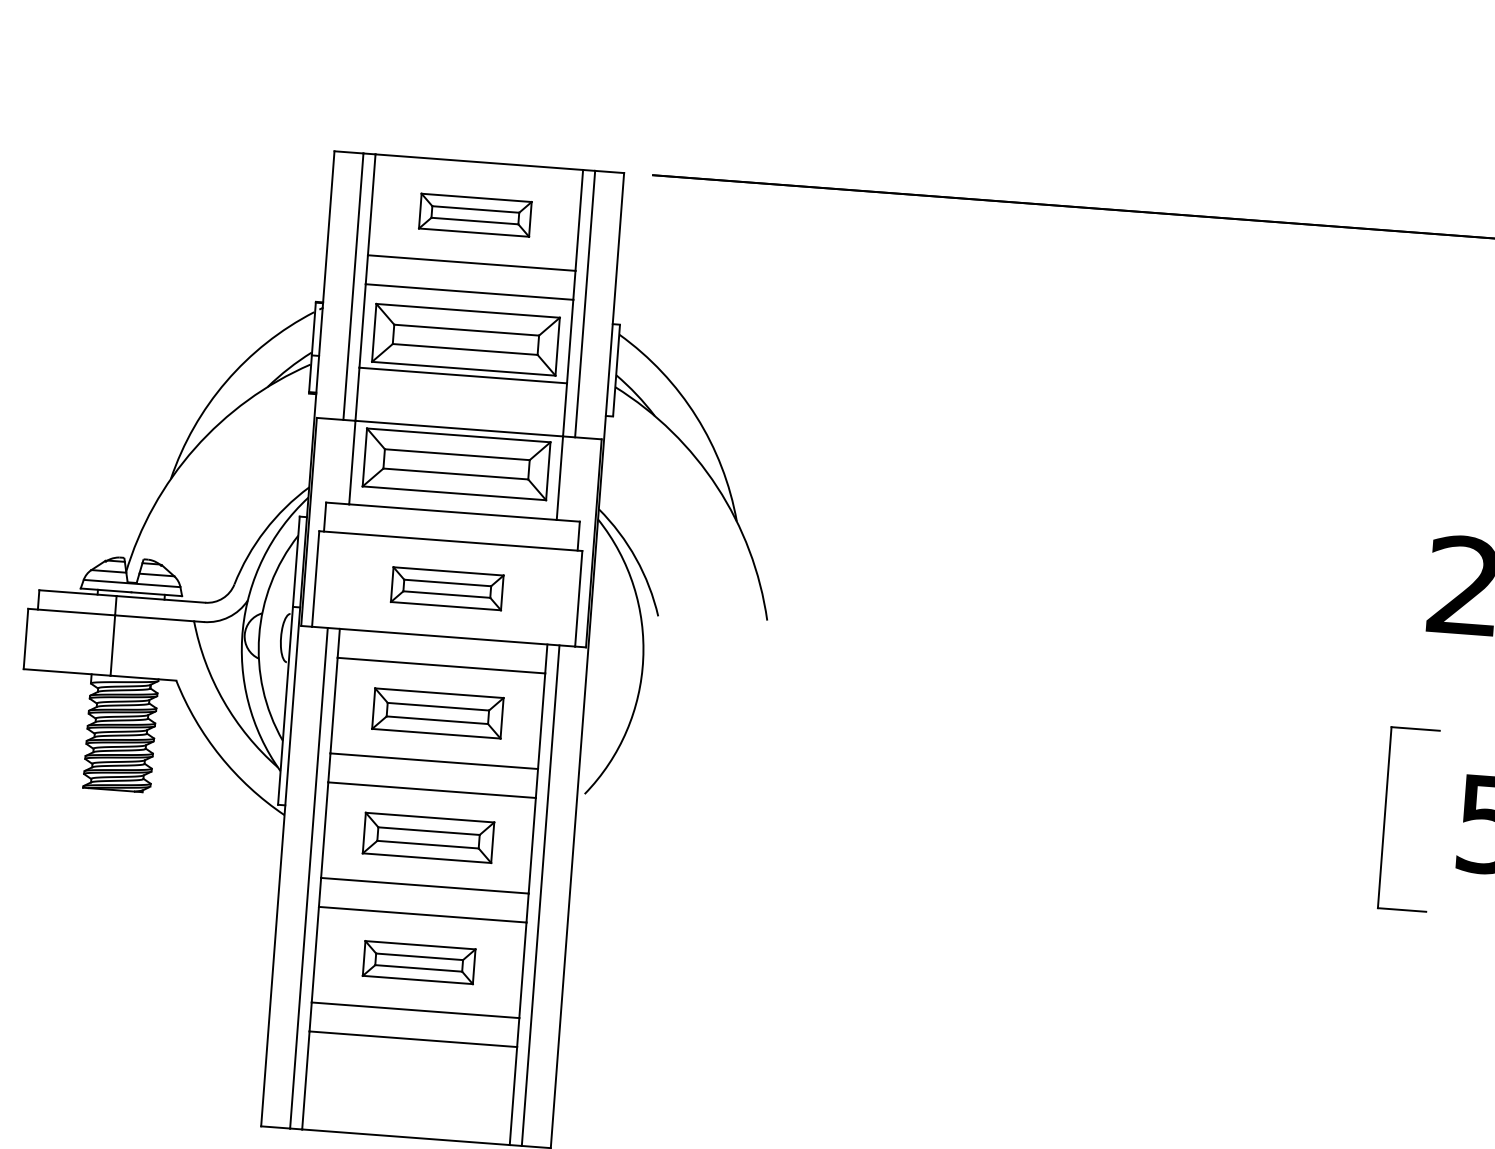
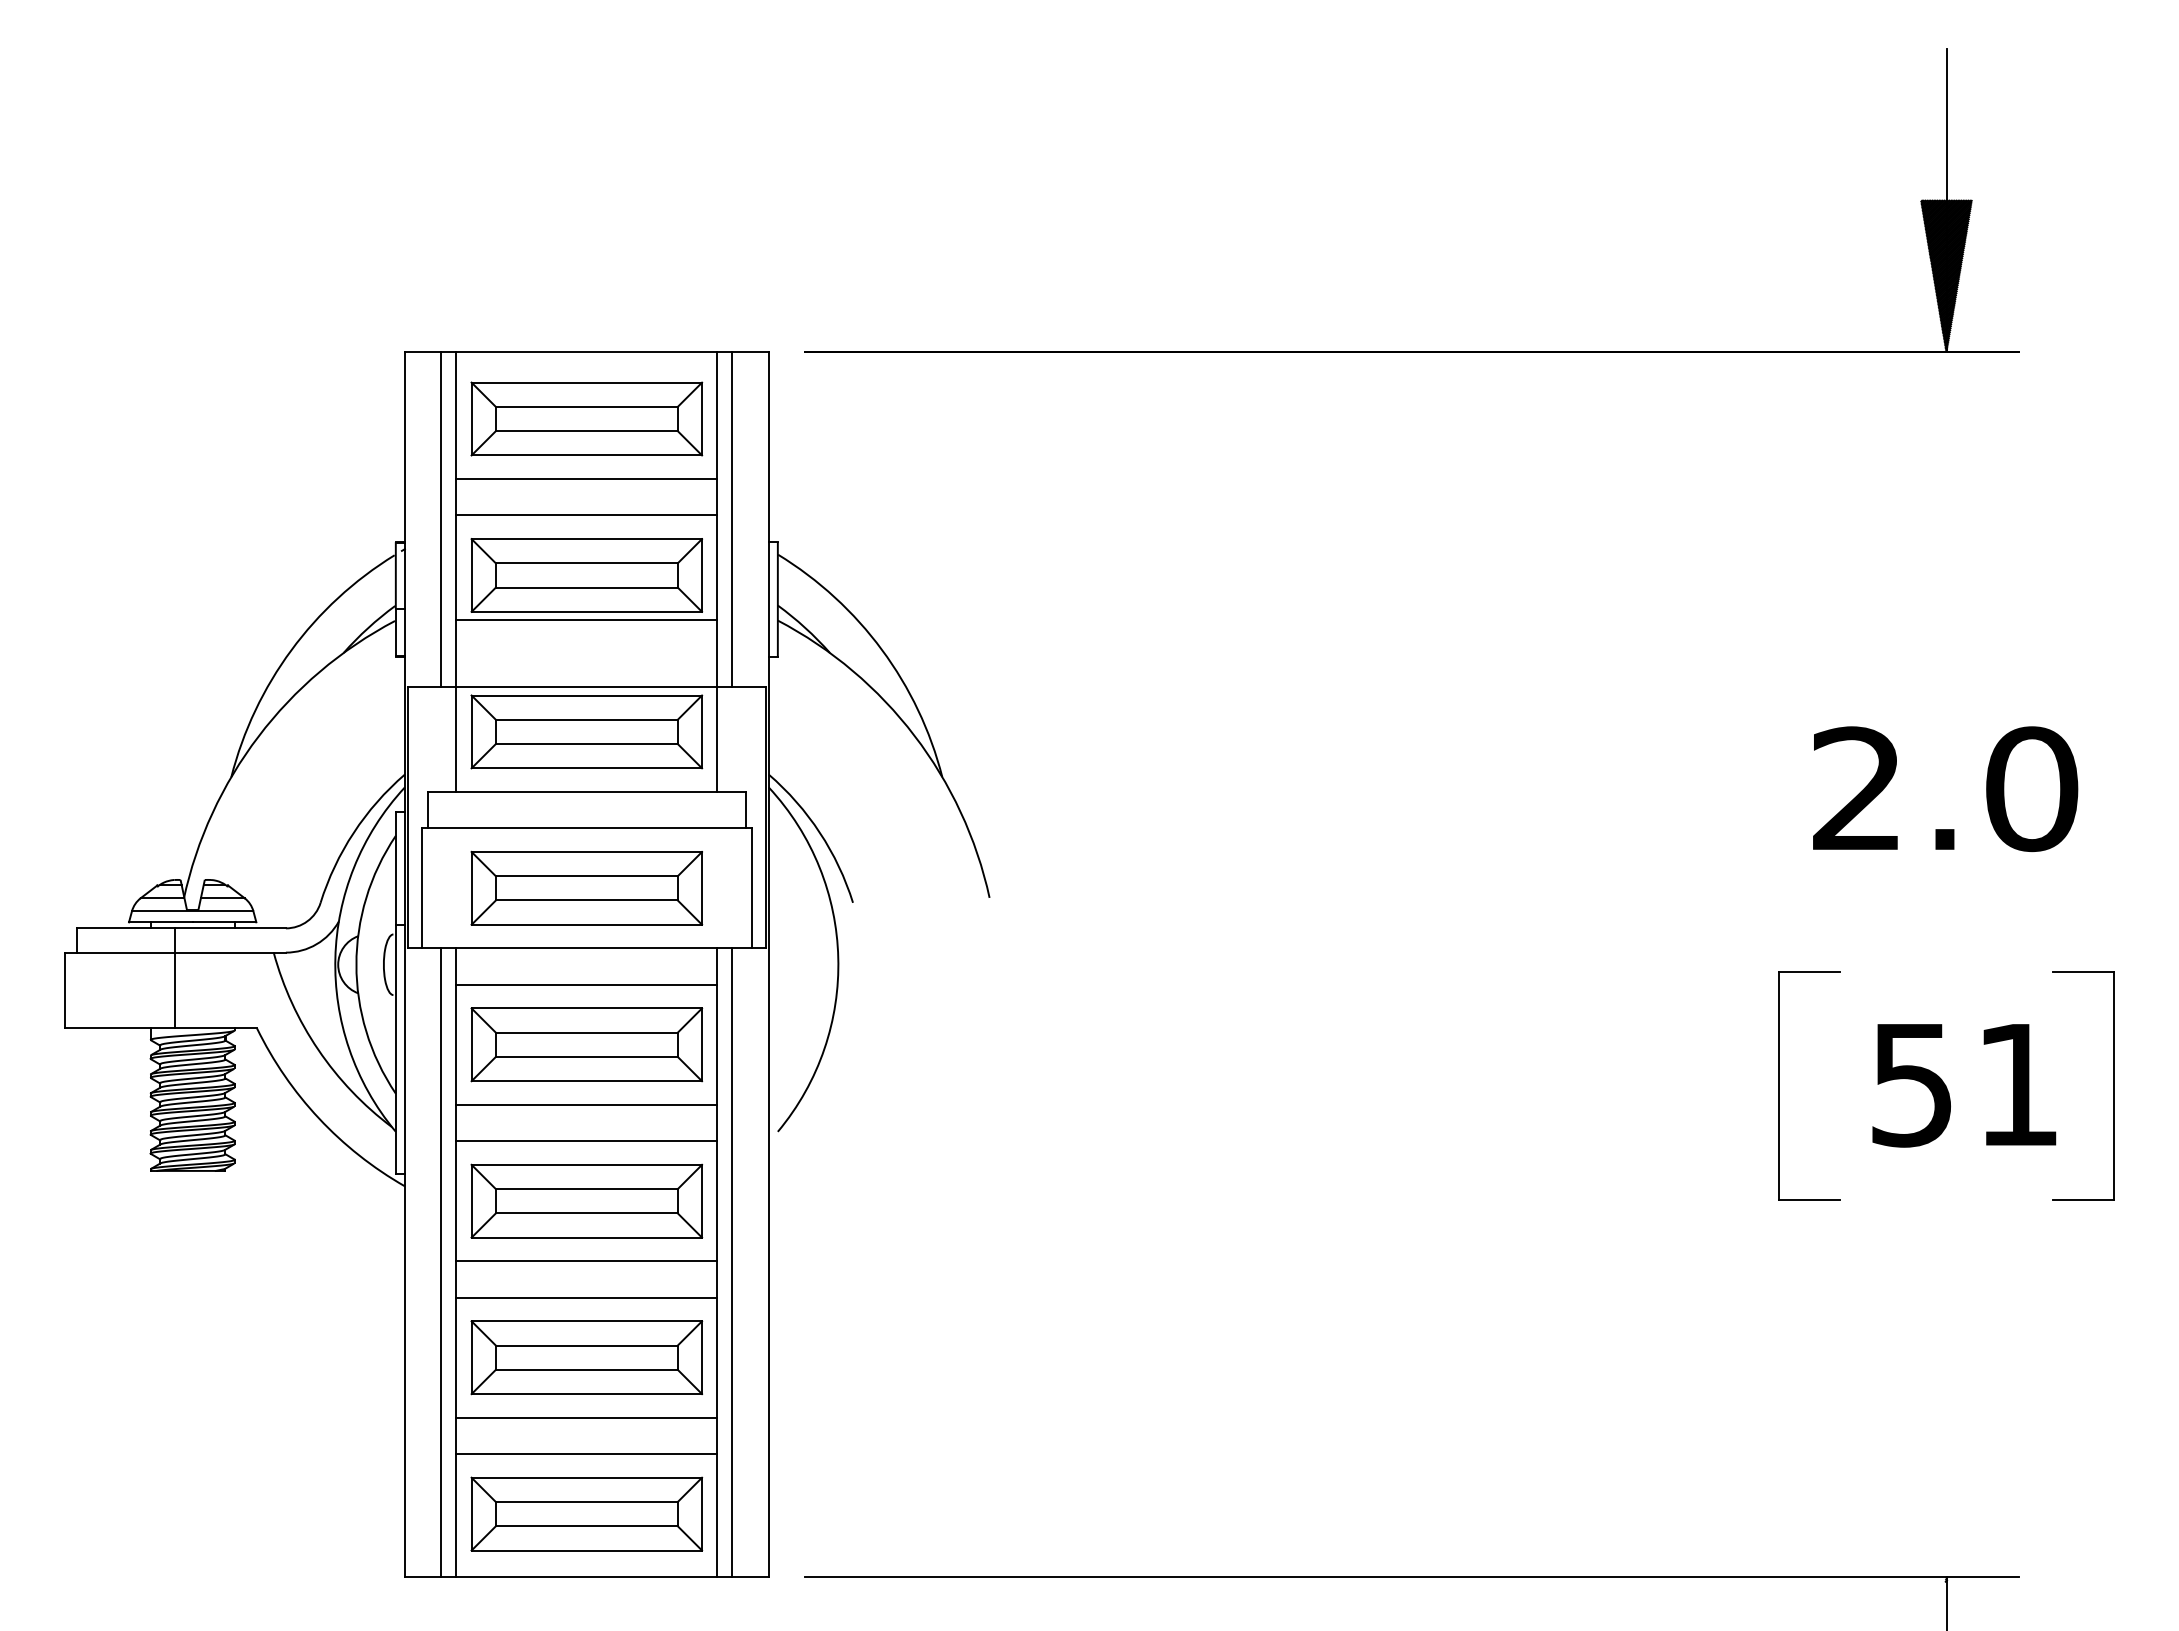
part: (475, 214) -> (586, 418), size x1.67
part: (447, 588) -> (586, 887), size x1.67
part: (437, 713) -> (586, 1044), size x1.43
part: (428, 837) -> (586, 1200), size x1.43
part: (418, 962) -> (586, 1357), size x1.67
part: (409, 1086) -> (586, 1513), added

